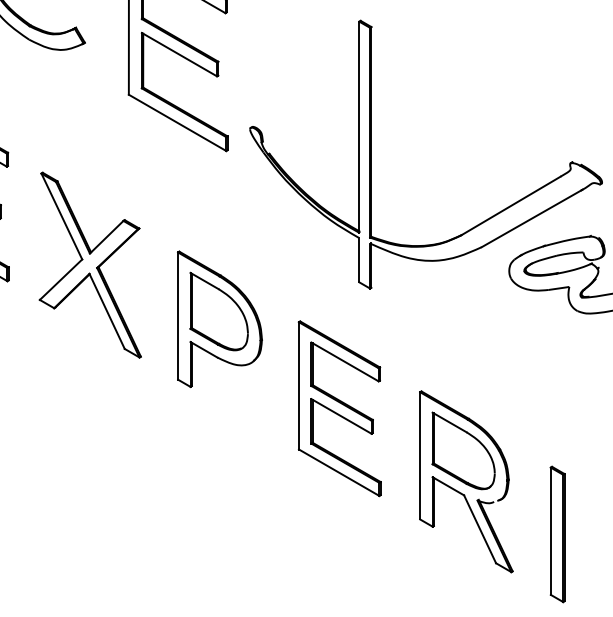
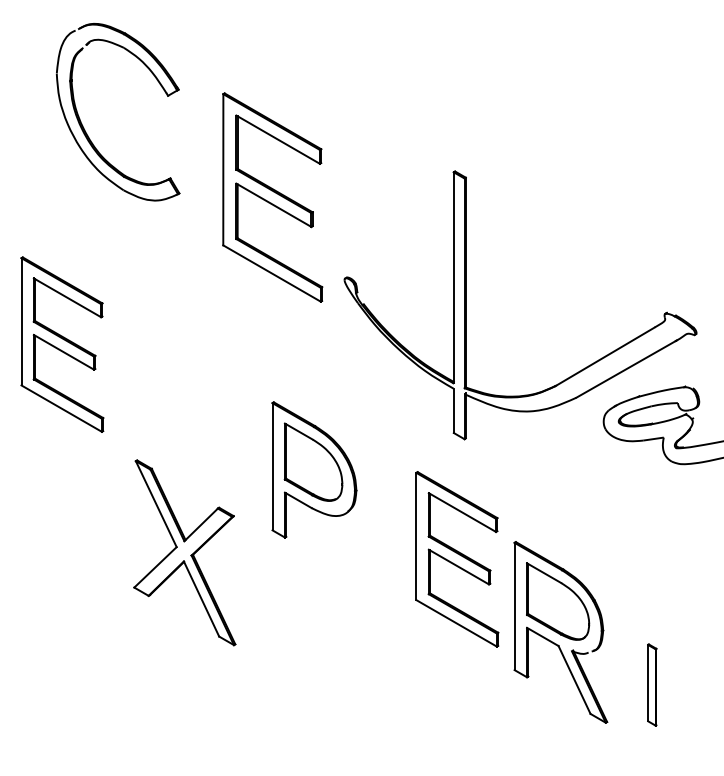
part: (90, 264) -> (184, 552), moved
part: (340, 408) -> (457, 559), moved
part: (558, 533) -> (652, 684), size x0.6

